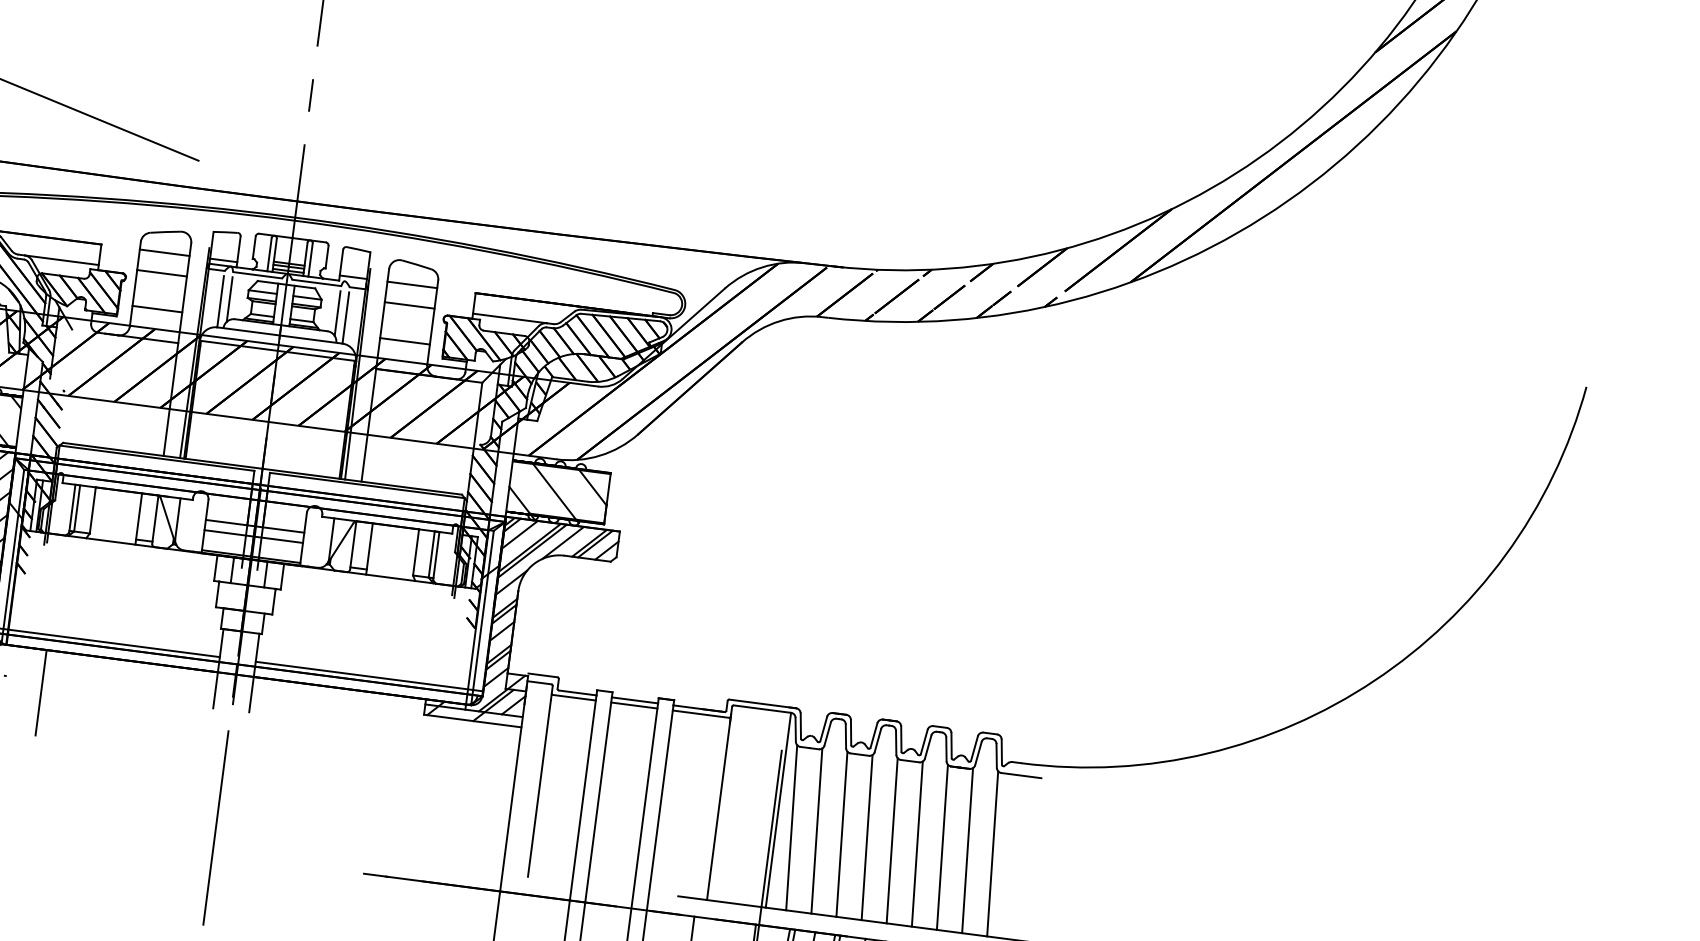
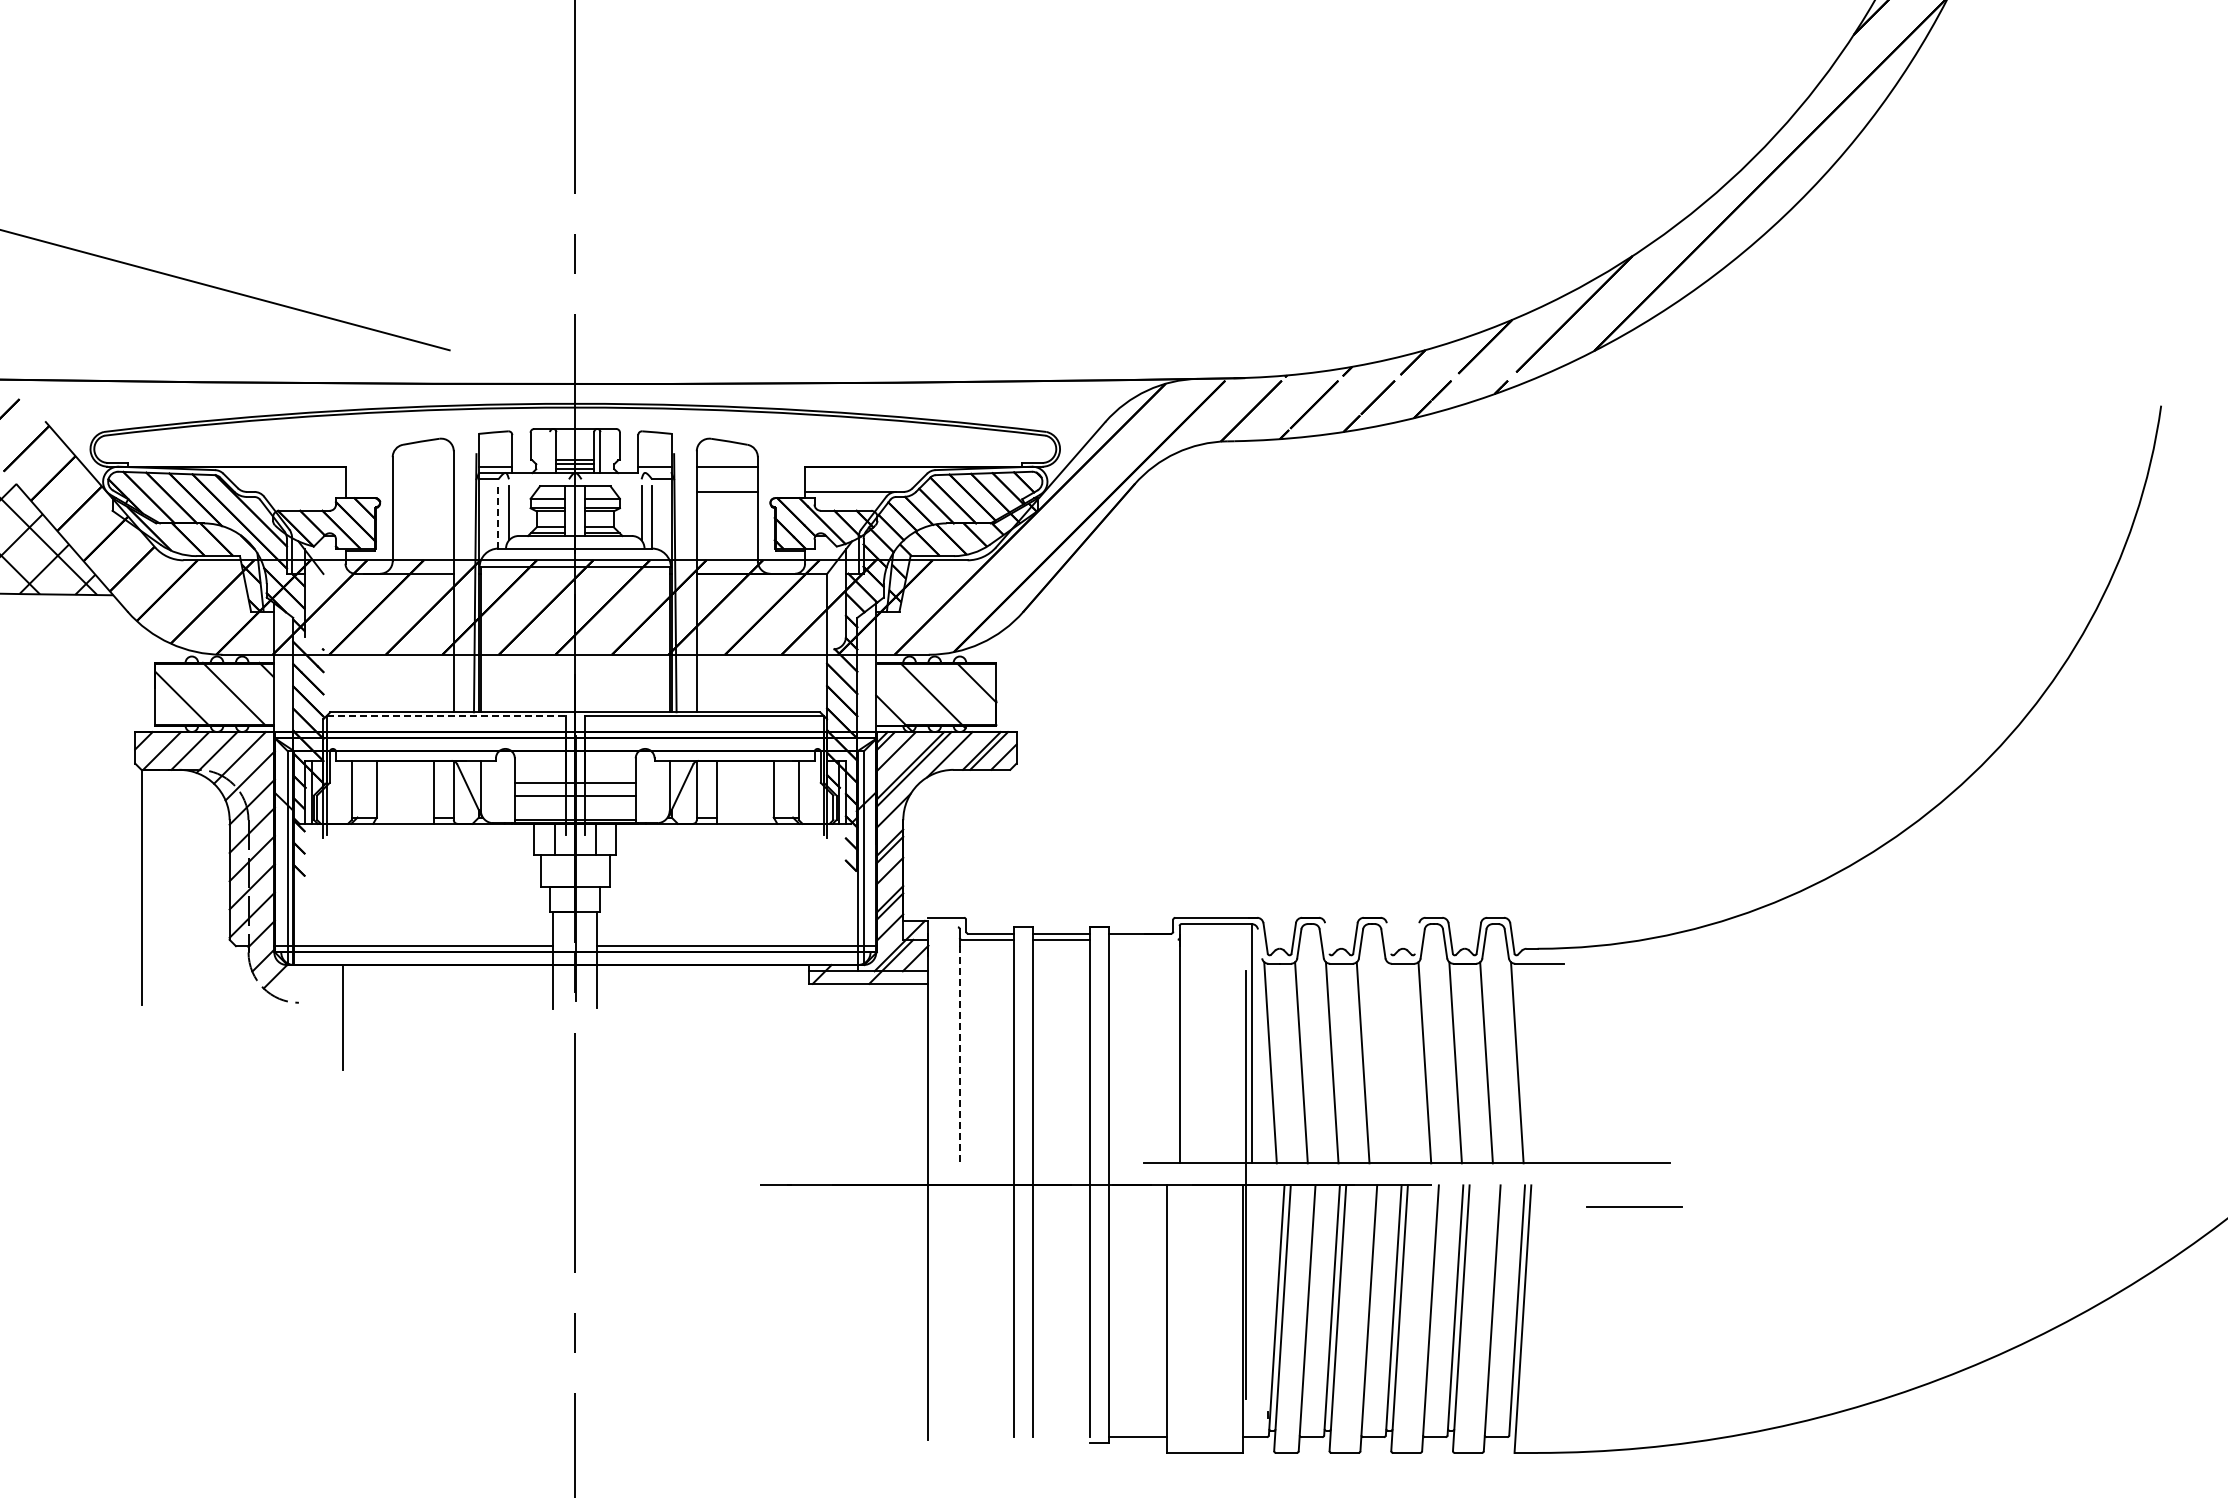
line: (164, 252) -> (422, 466), removed
line: (269, 254) -> (550, 452), removed
line: (61, 259) -> (299, 491), removed
line: (161, 272) -> (422, 491), removed
line: (257, 275) -> (538, 479), removed
line: (316, 283) -> (611, 479), removed
line: (220, 301) -> (498, 516), solid -> dashed
line: (156, 308) -> (422, 535), removed
line: (404, 340) -> (726, 535), removed
line: (157, 458) -> (446, 716), solid -> dashed
line: (77, 507) -> (357, 788), removed
line: (432, 553) -> (793, 788), removed
line: (538, 682) -> (942, 927), removed
line: (700, 713) -> (1142, 939), removed
line: (795, 729) -> (1259, 943), removed
line: (851, 732) -> (1327, 938), removed
line: (900, 739) -> (1388, 938), removed
line: (923, 742) -> (1416, 938), removed
line: (539, 788) -> (959, 1054), solid -> dashed
line: (891, 840) -> (1393, 1062), removed

